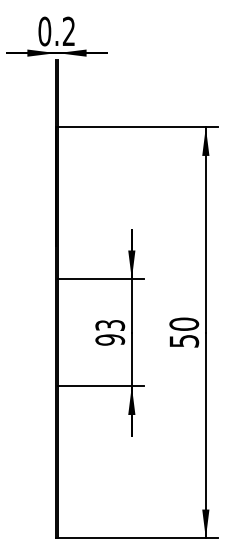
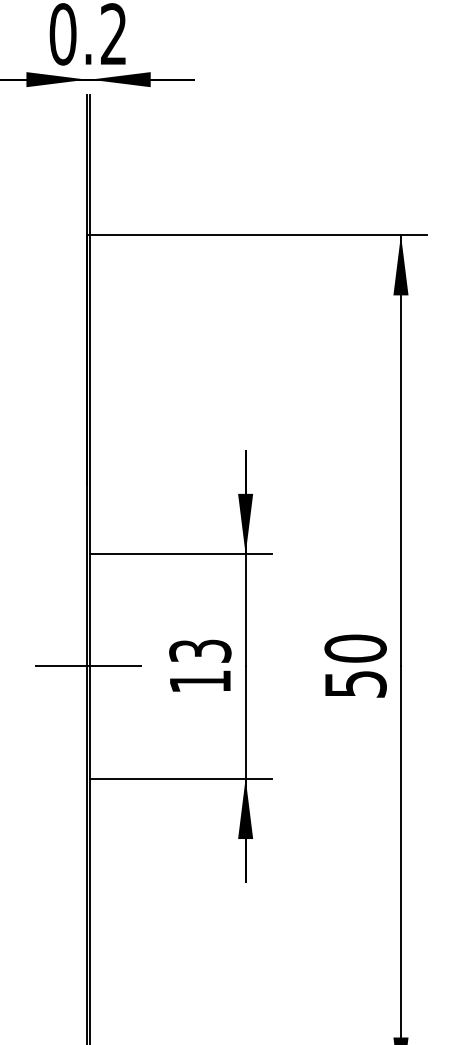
line: (56, 332) -> (87, 665), added
text: (110, 339) -> (200, 680), 93 -> 13

